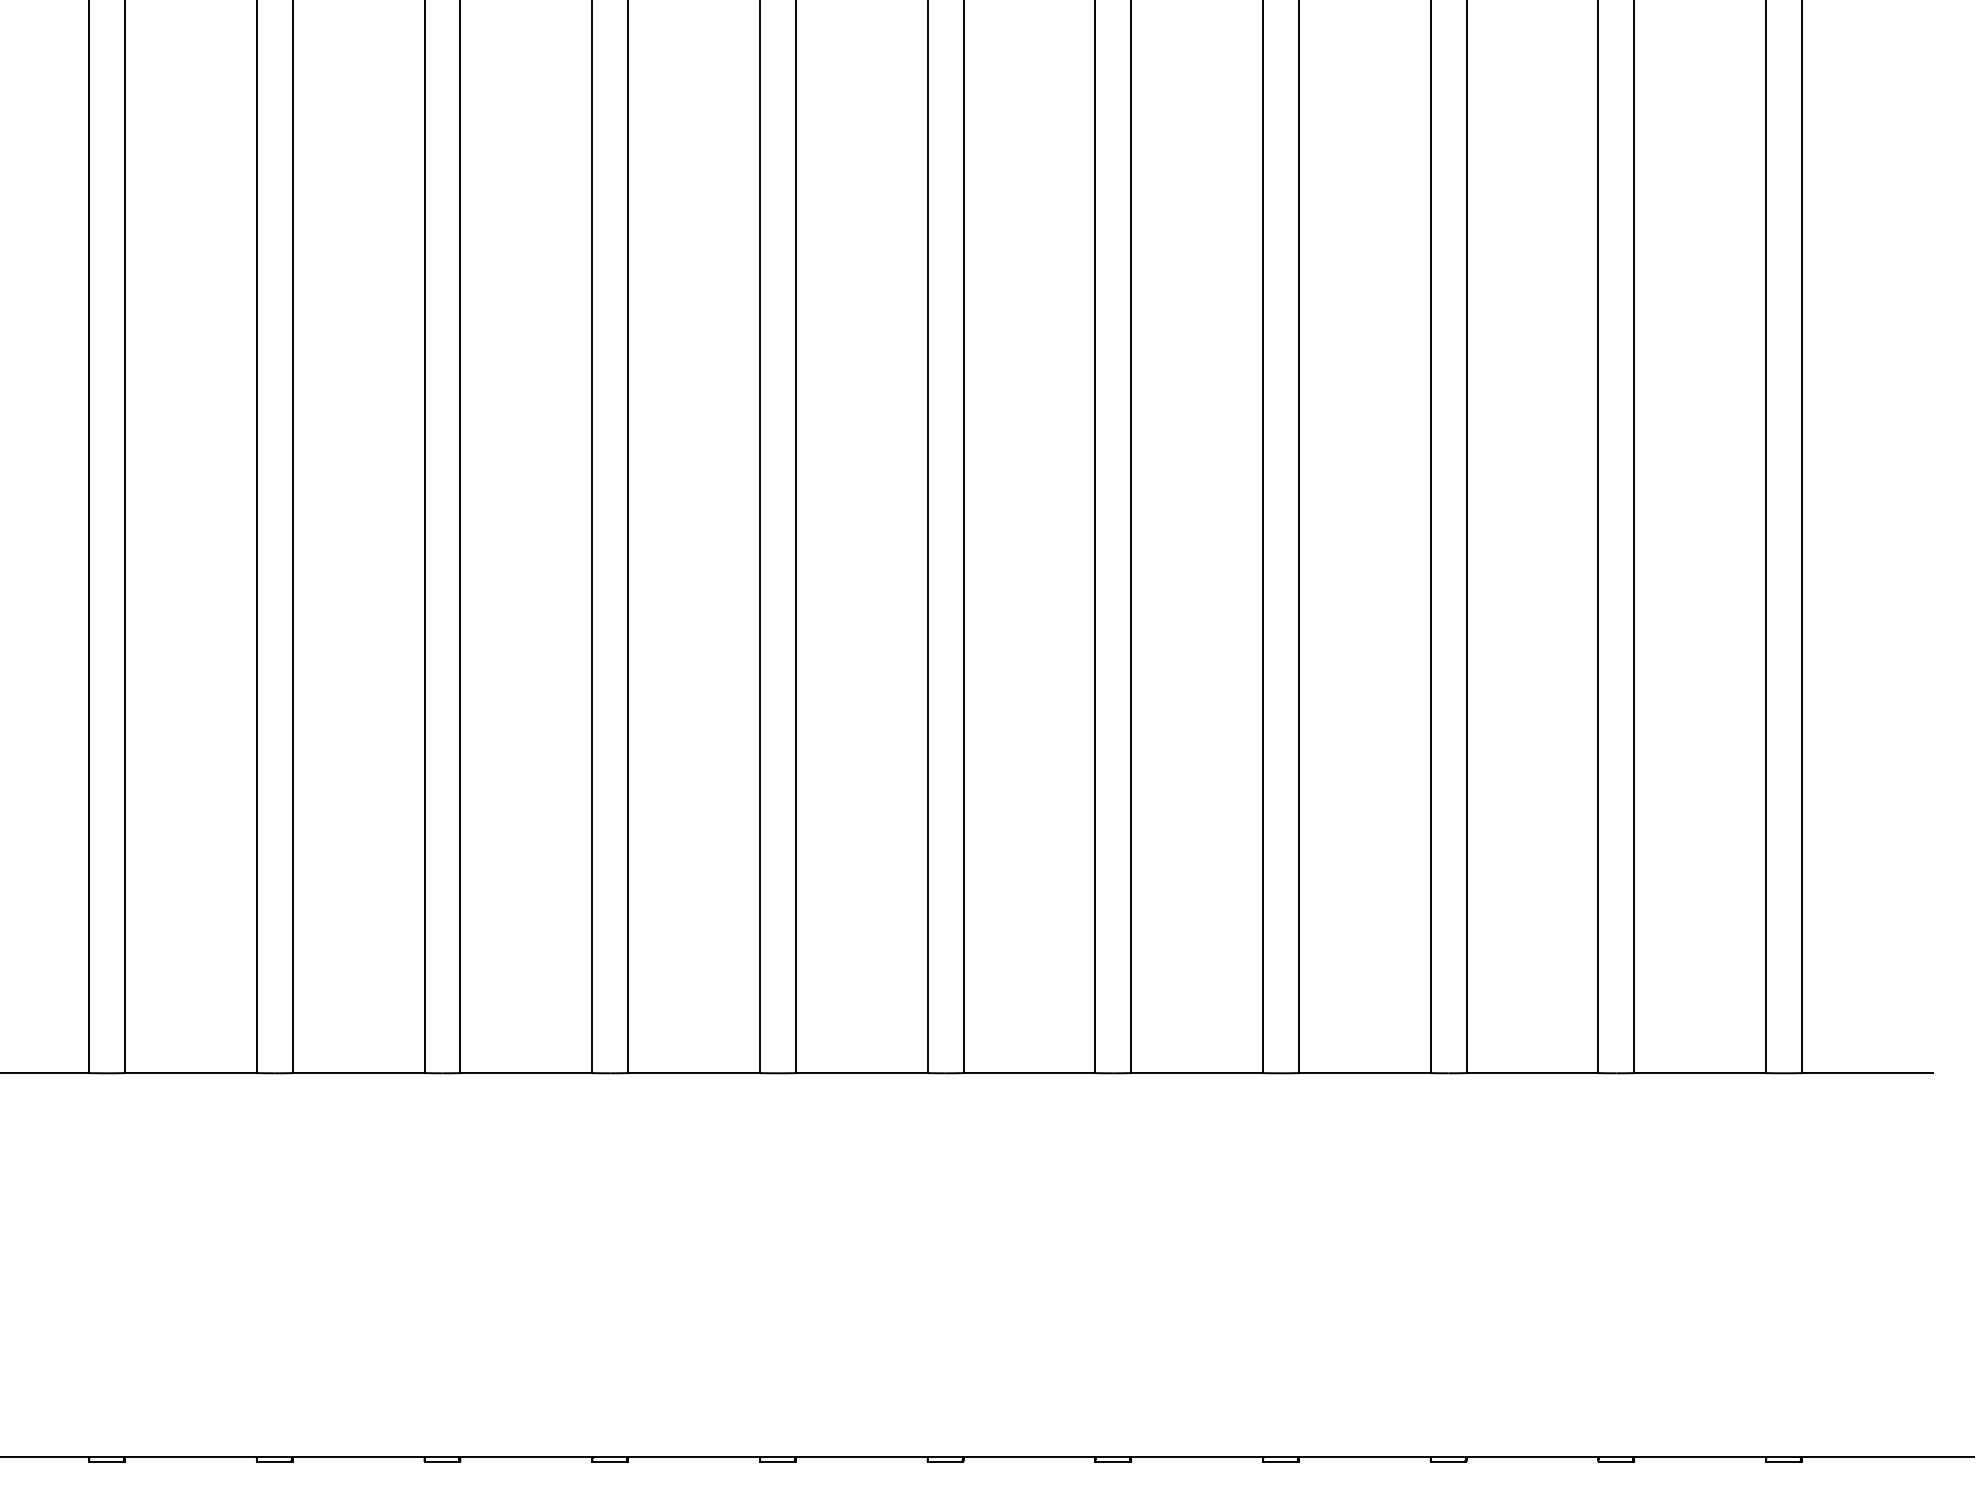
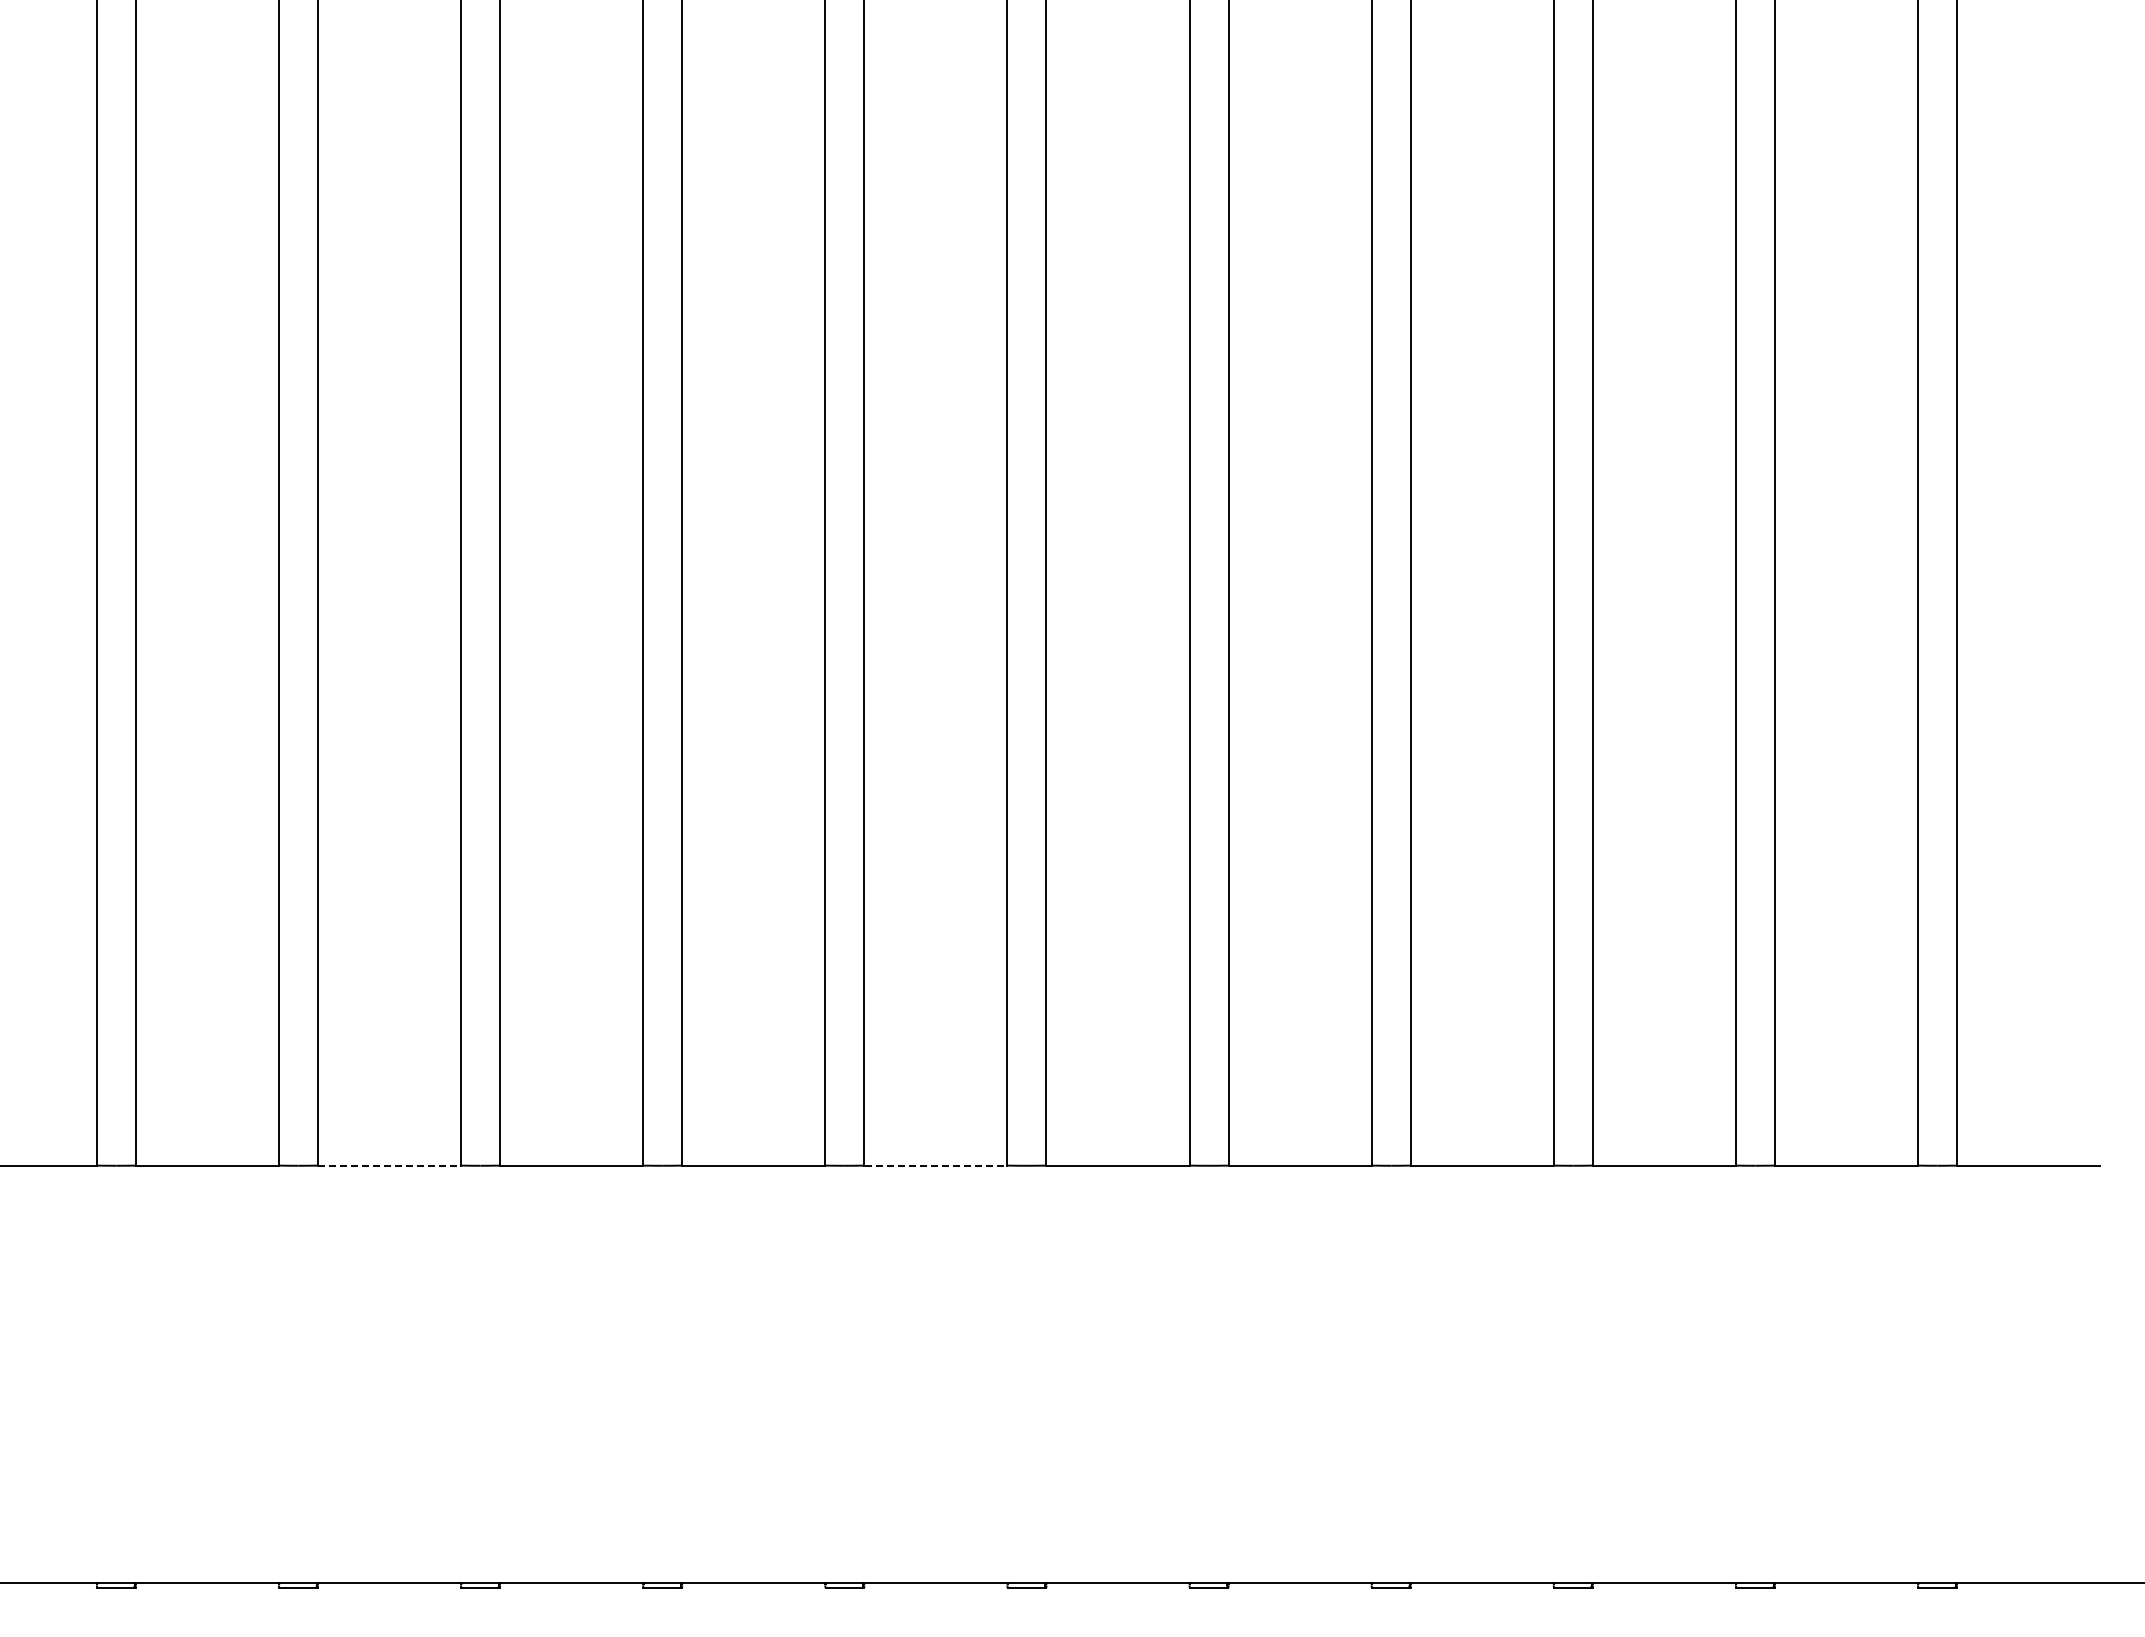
line: (359, 1073) -> (390, 1165), solid -> dashed
line: (862, 1073) -> (936, 1165), solid -> dashed

